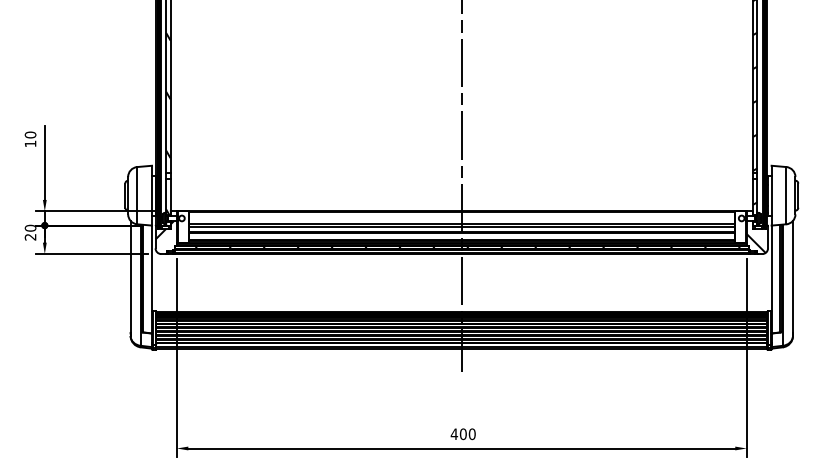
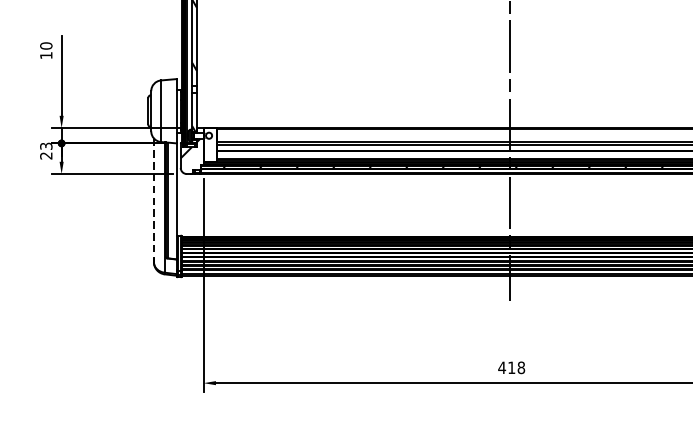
text: (30, 227) -> (46, 145), 20 -> 23
line: (130, 276) -> (153, 198), solid -> dashed
text: (467, 434) -> (516, 368), 400 -> 418

